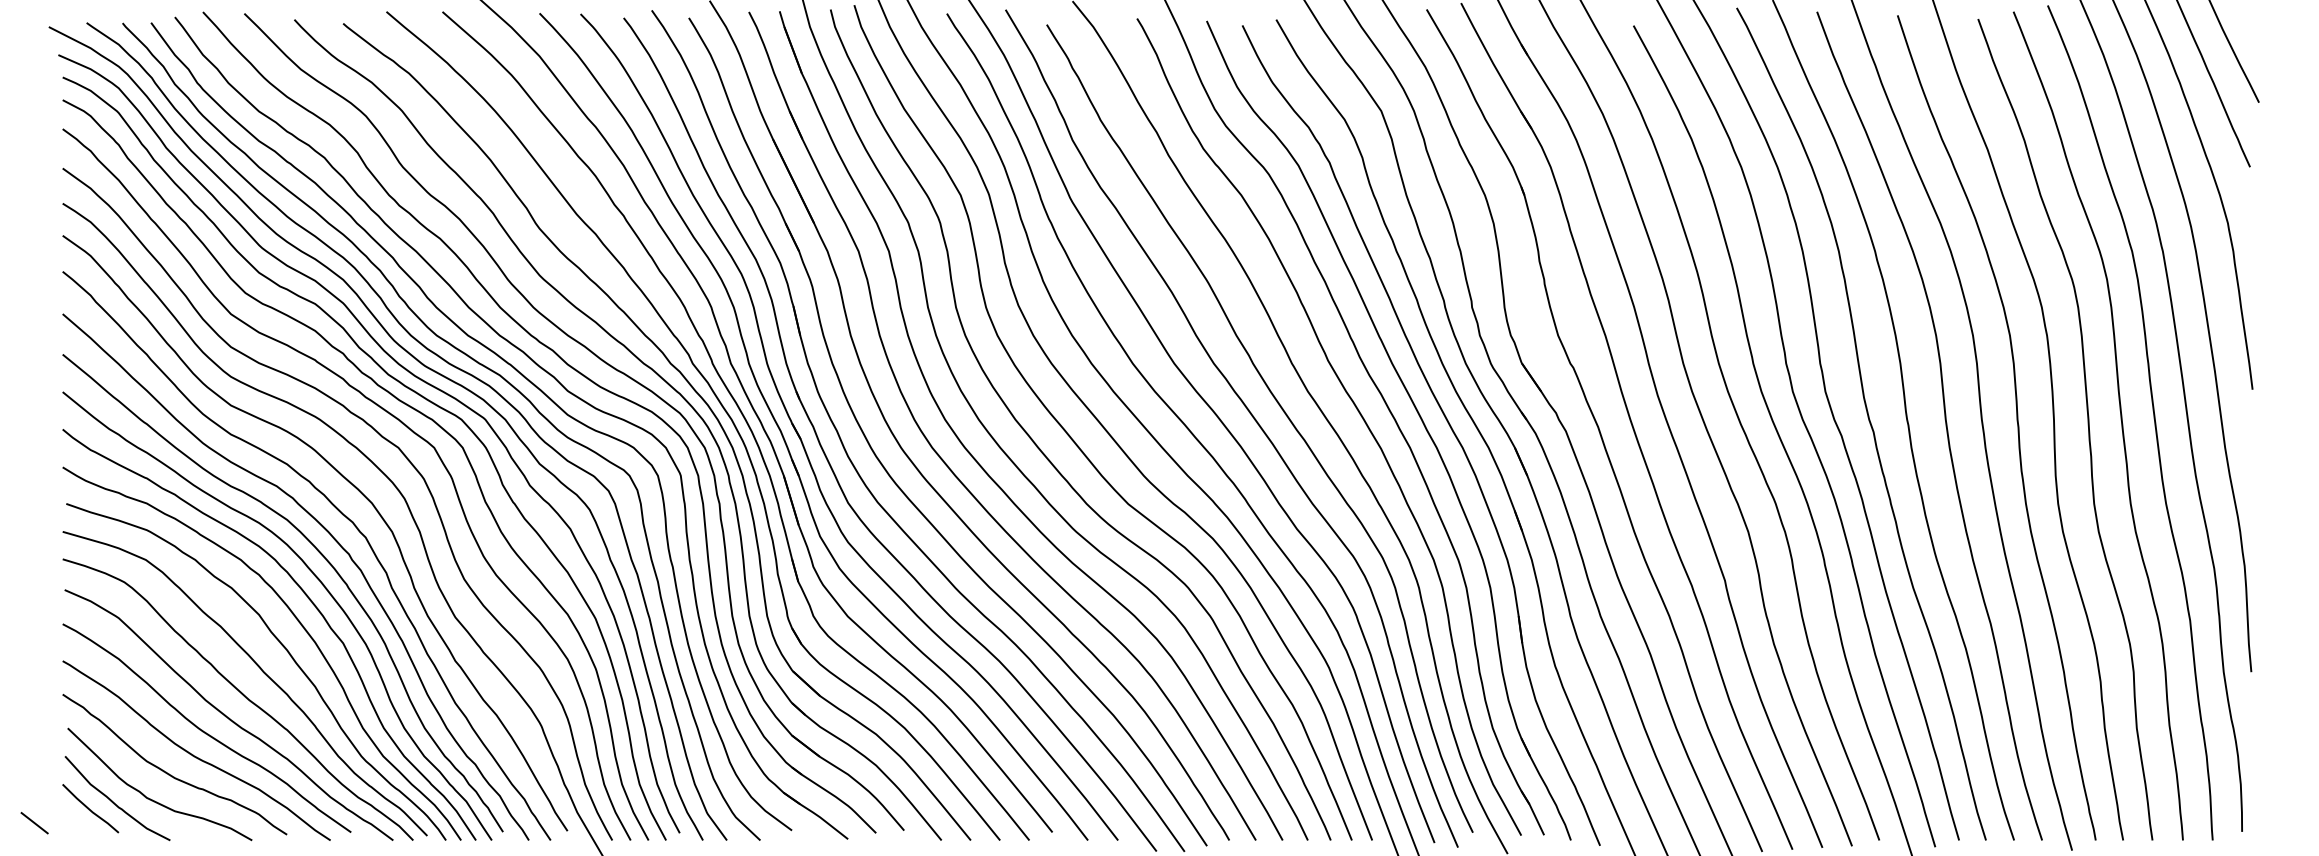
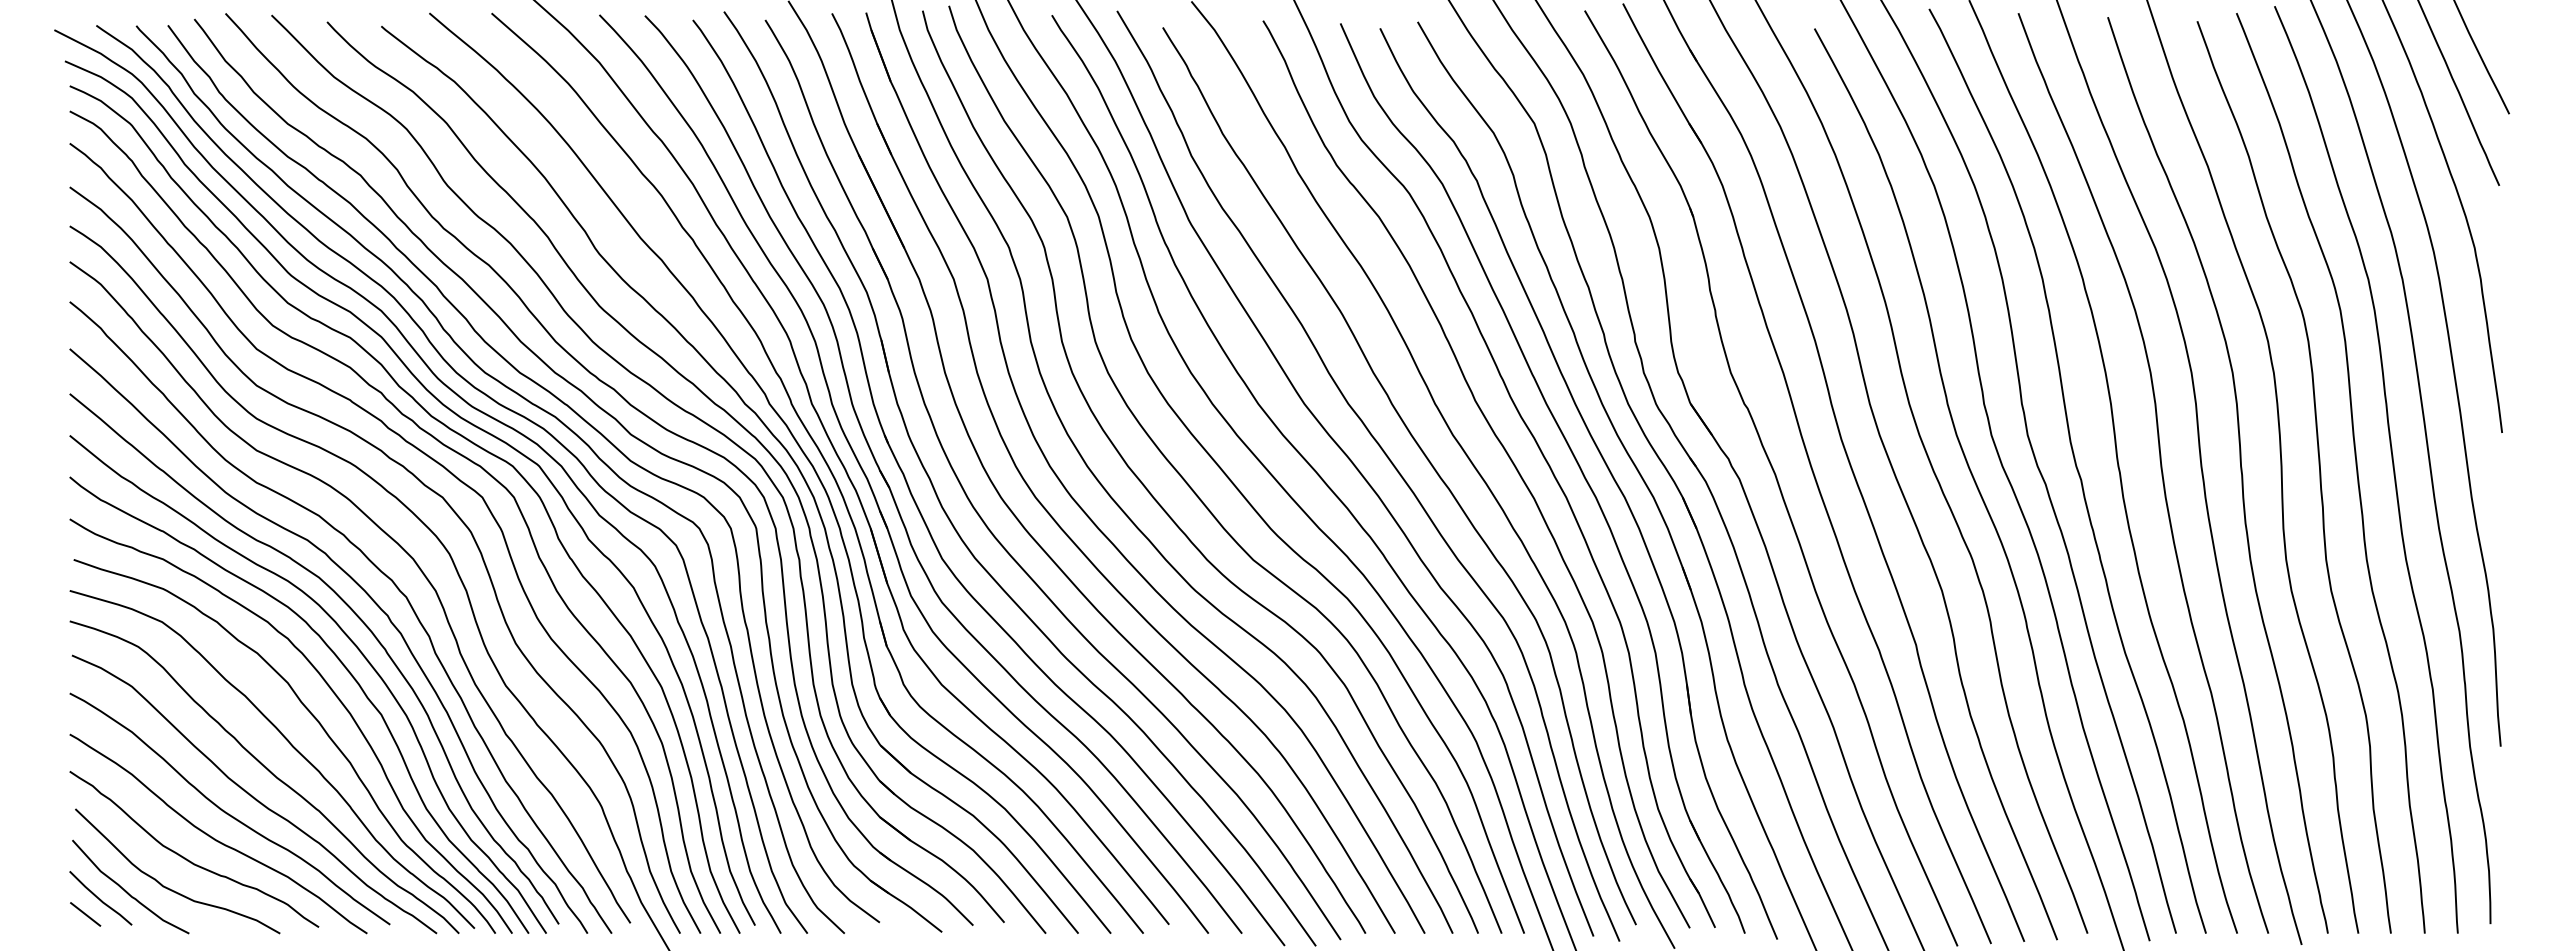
line: (34, 823) -> (85, 914), moved

